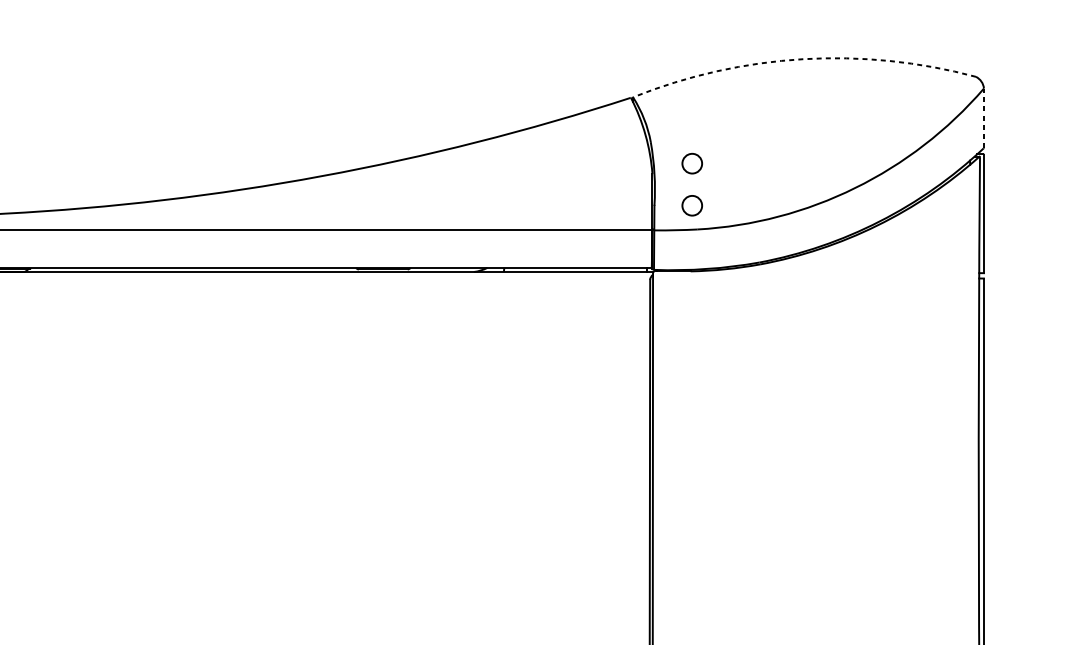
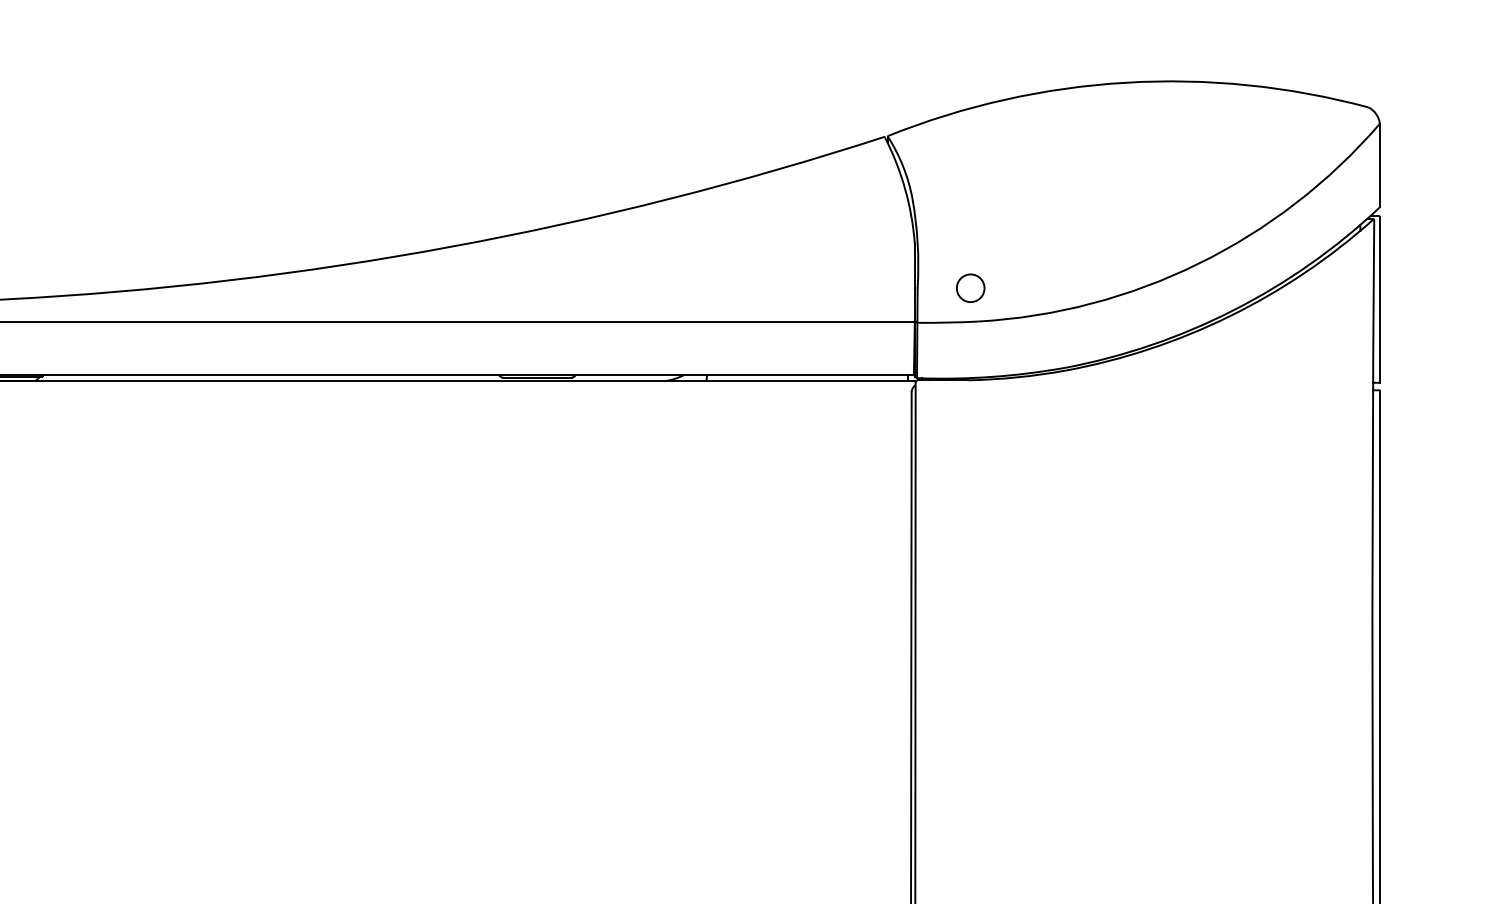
arc: (803, 59) -> (1126, 82), dashed -> solid
line: (983, 118) -> (1379, 165), dashed -> solid
circle: (692, 163) -> (970, 228), removed

